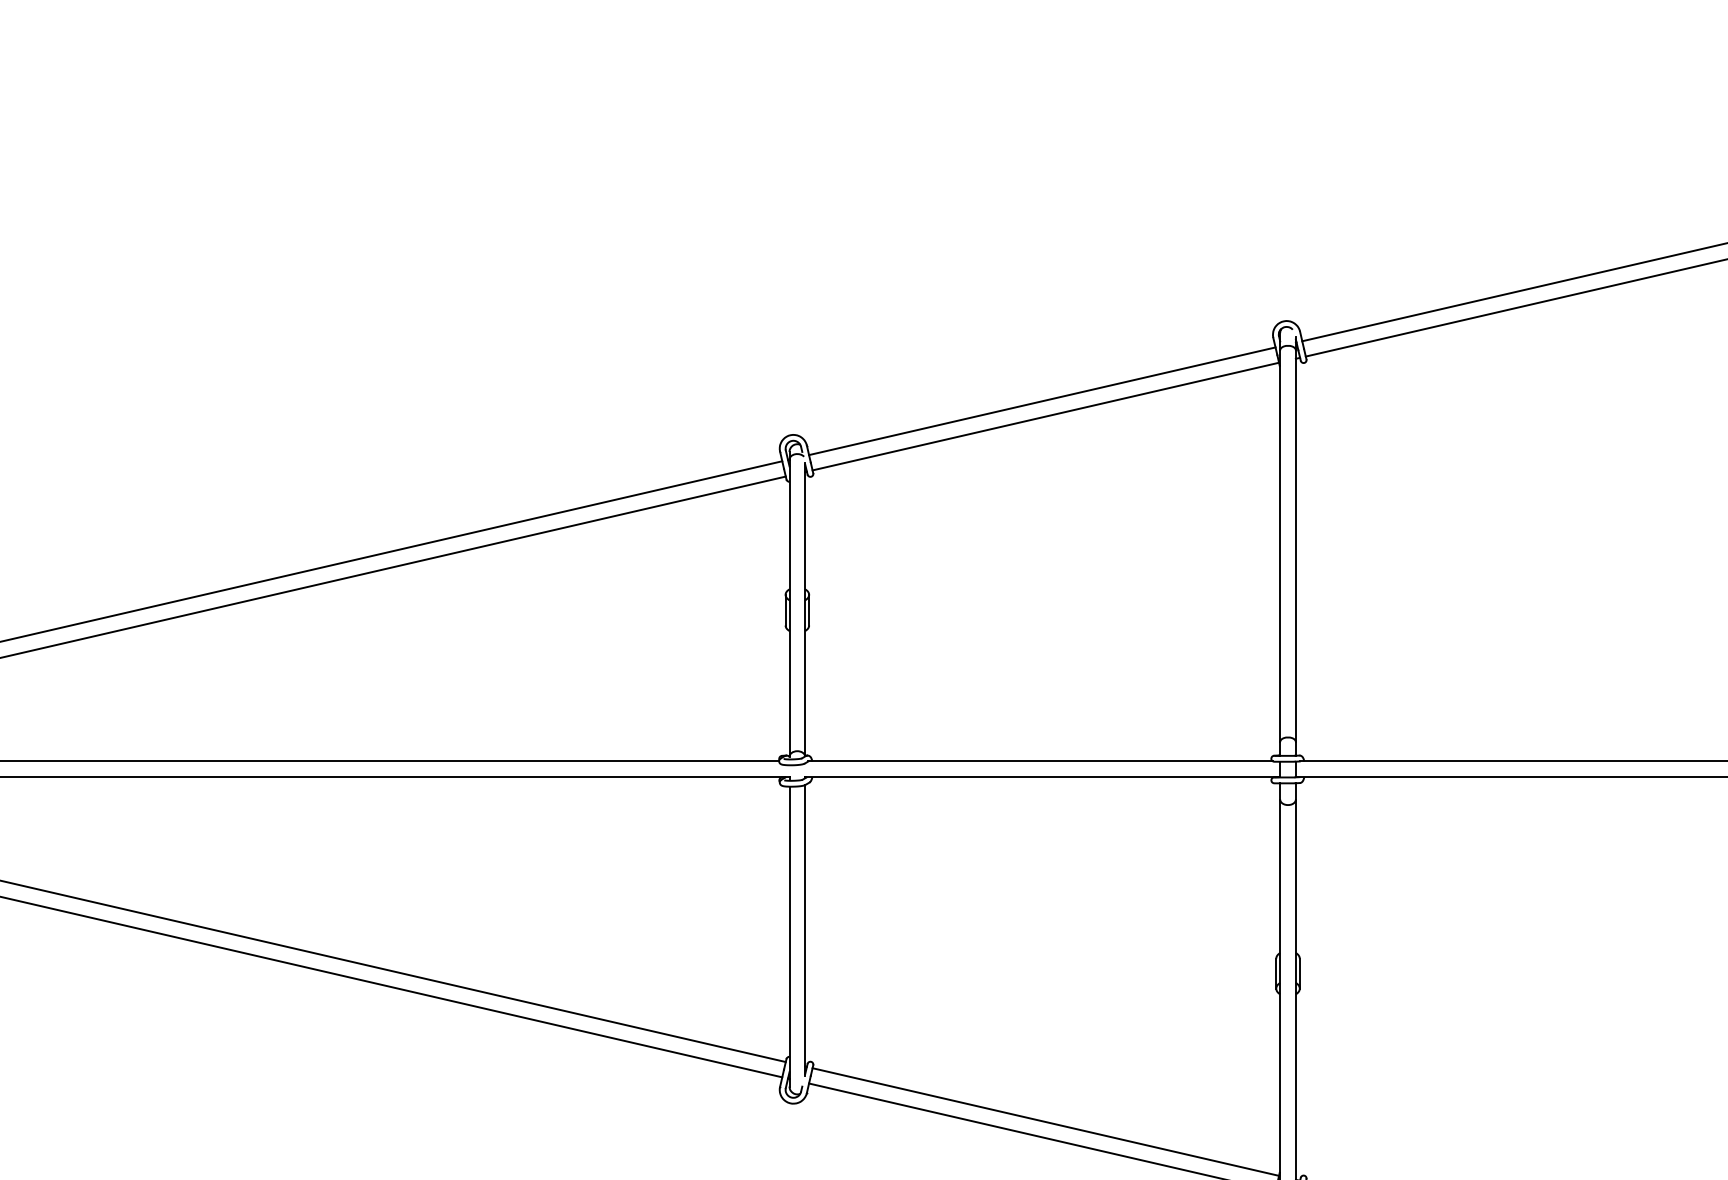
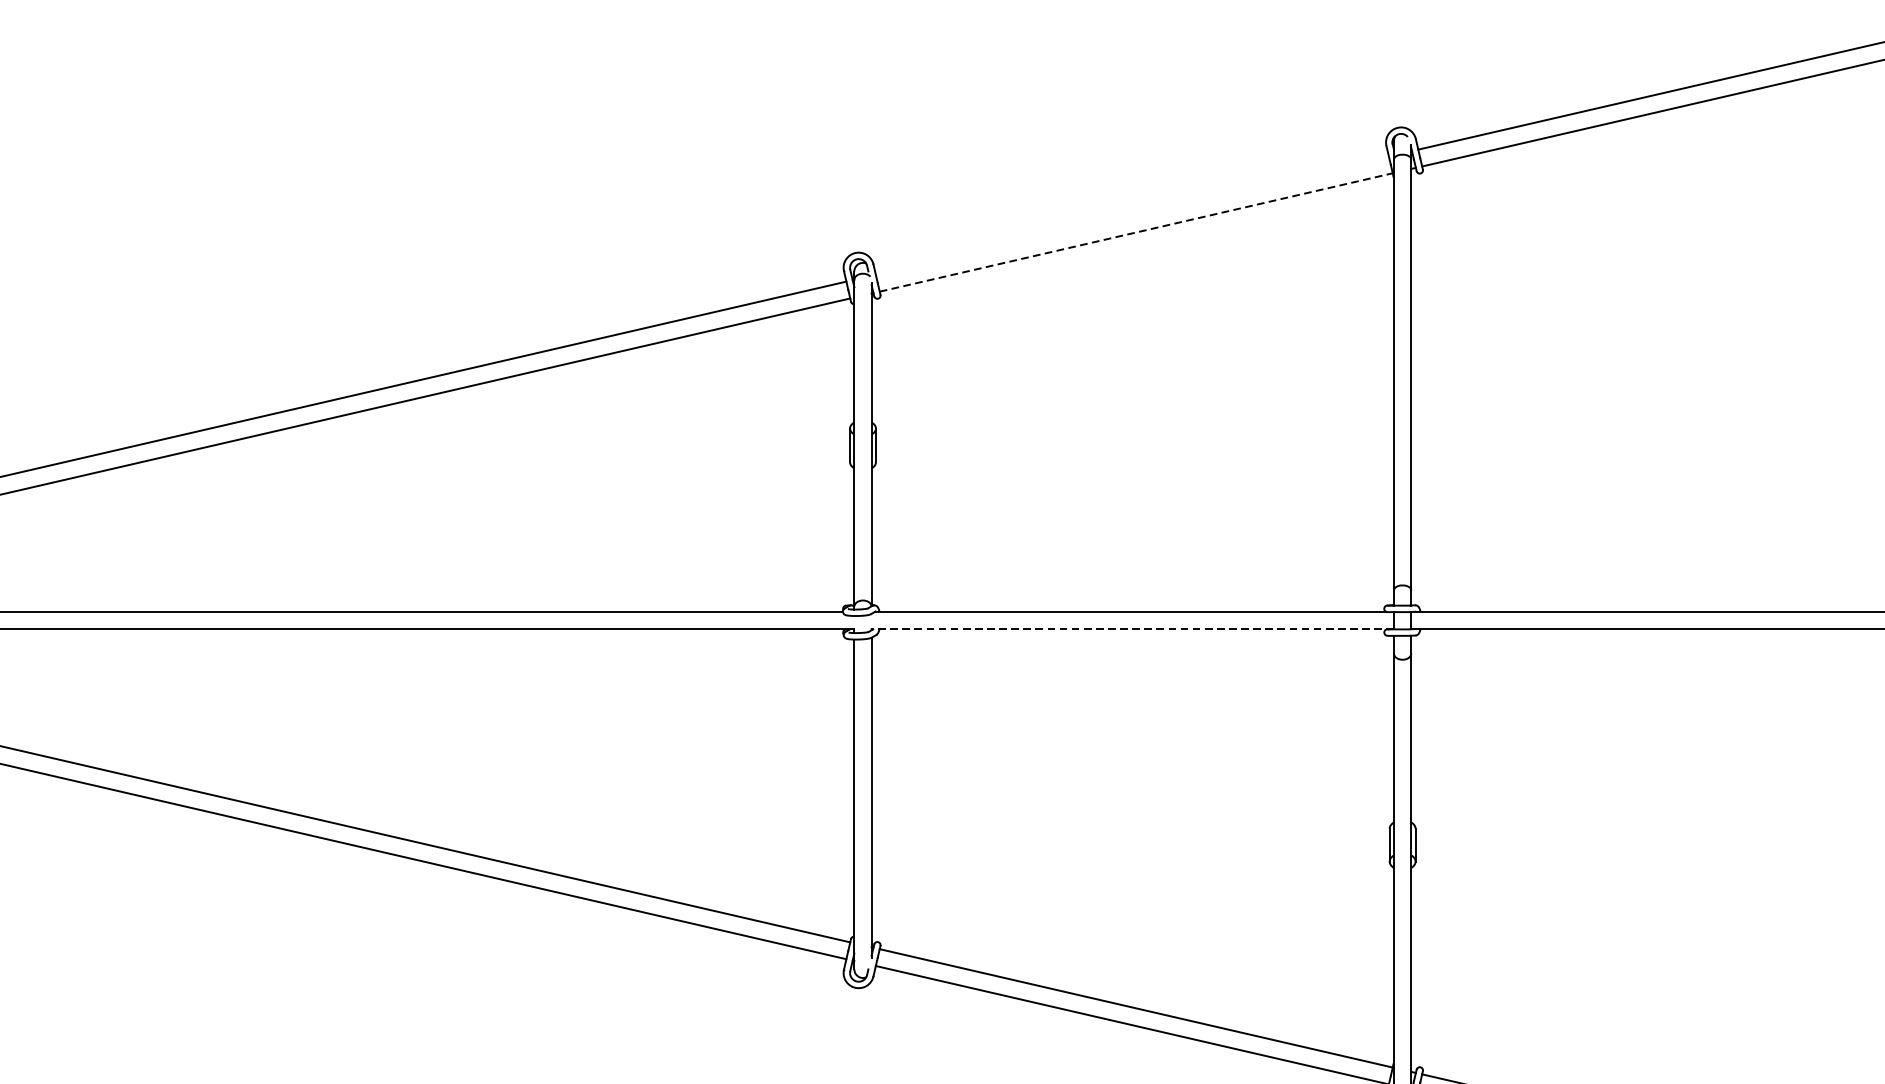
line: (1042, 401) -> (1132, 215), removed
line: (1046, 416) -> (1136, 232), solid -> dashed
line: (1042, 777) -> (1132, 629), solid -> dashed

